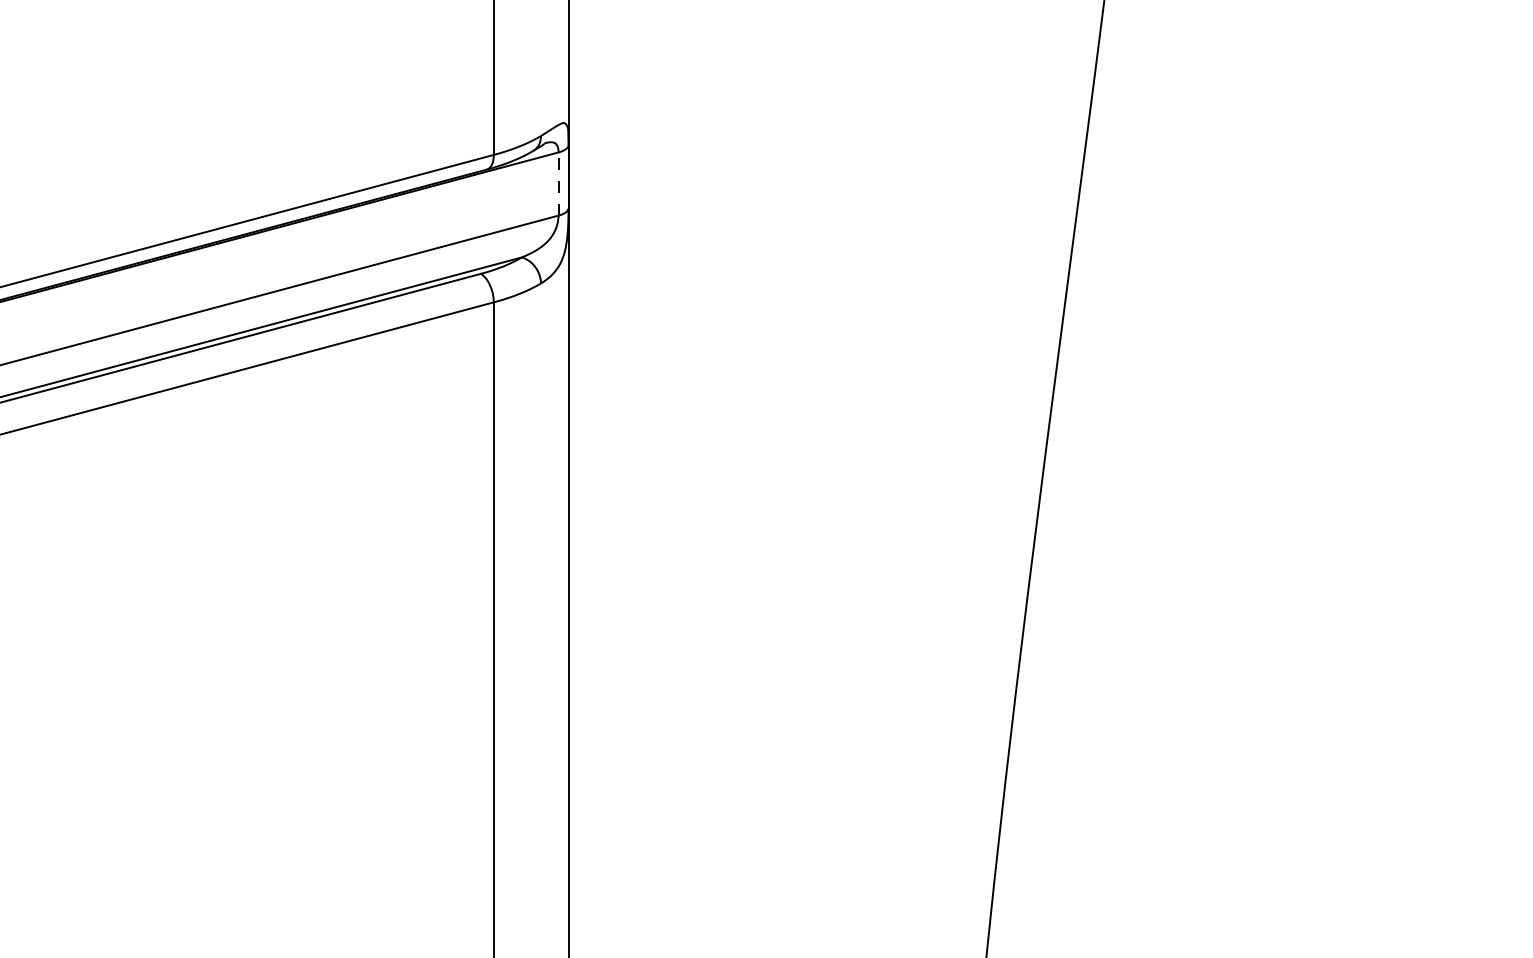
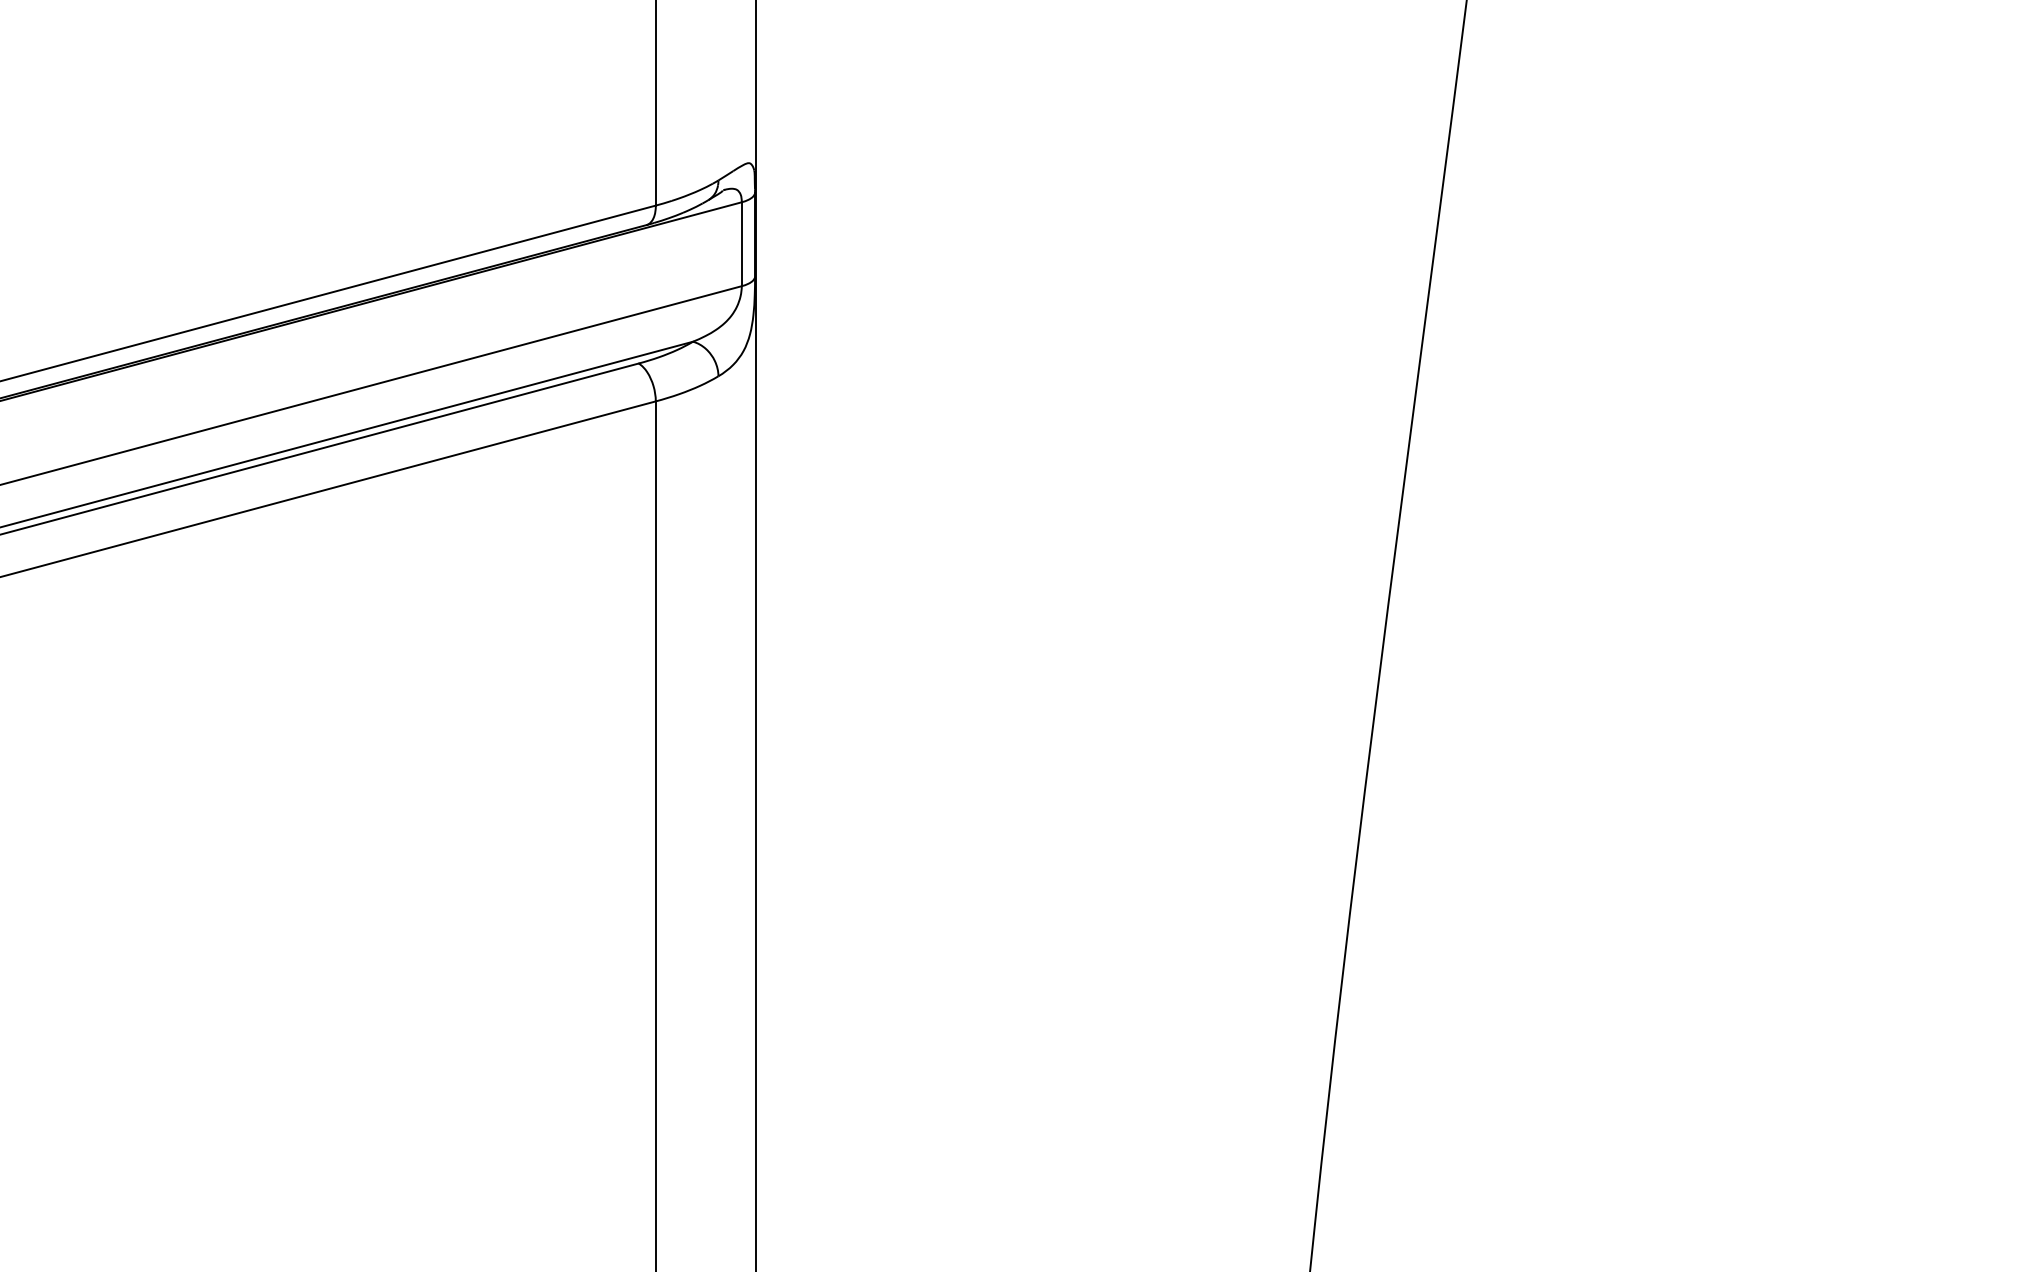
line: (558, 184) -> (741, 244), dashed -> solid

